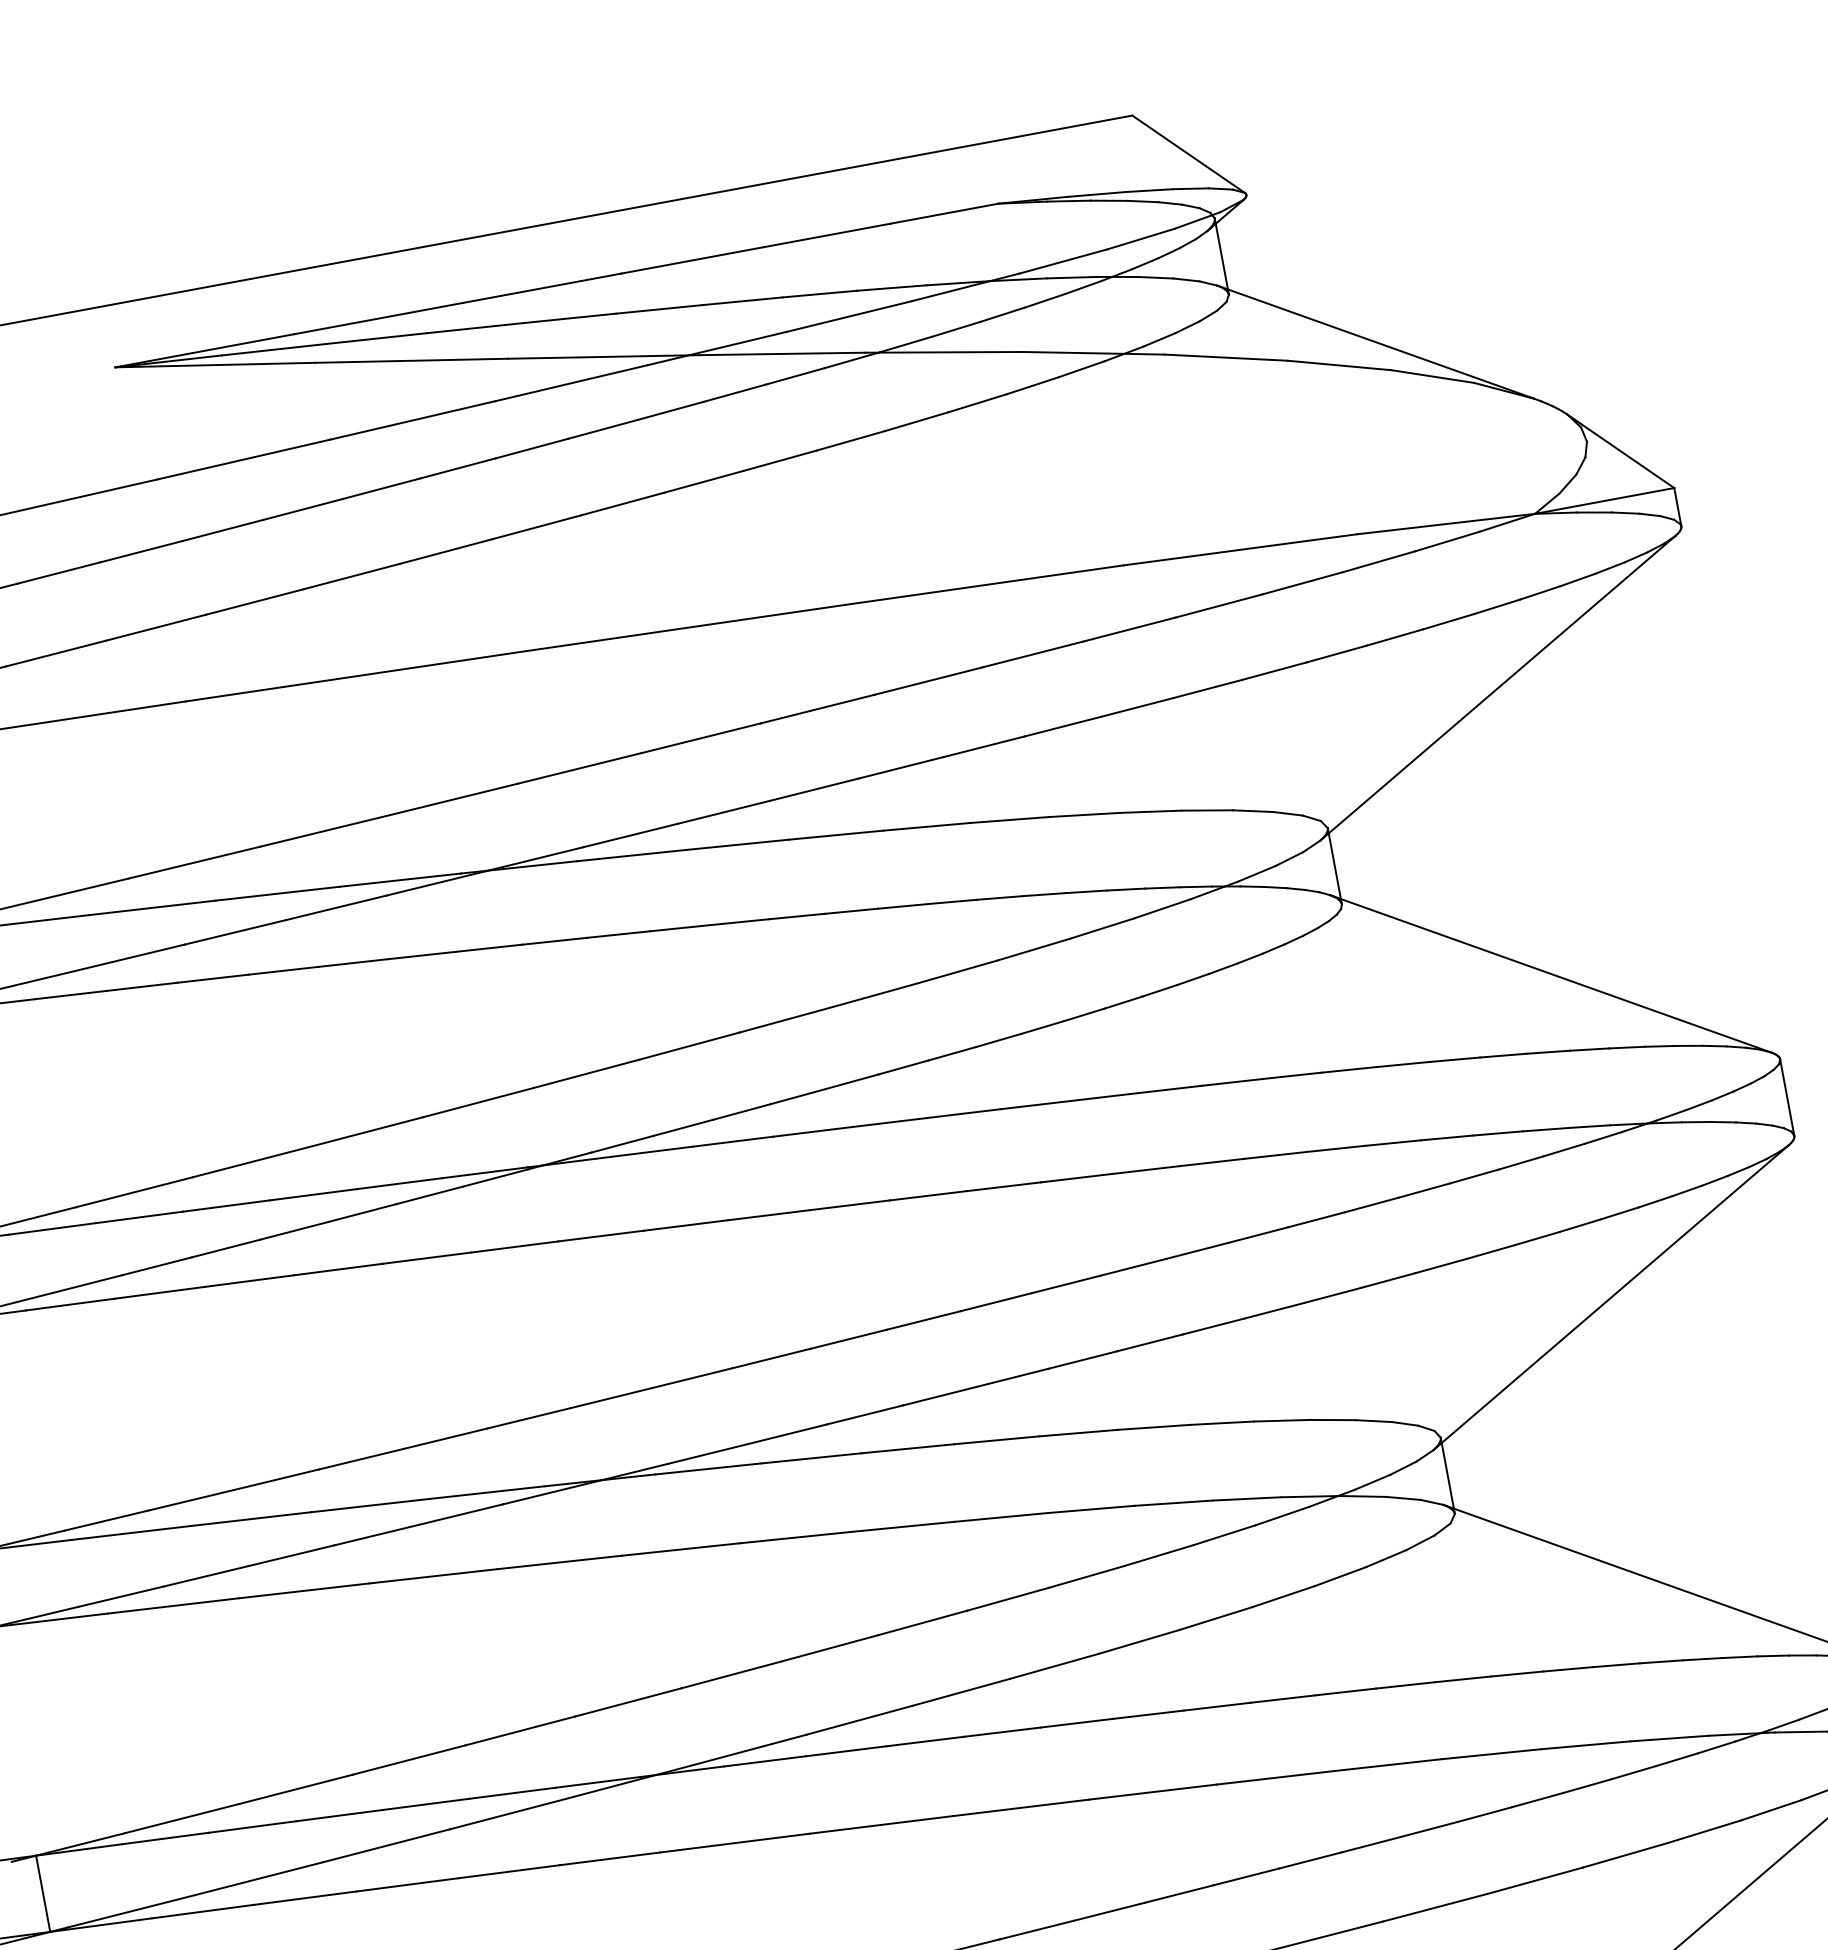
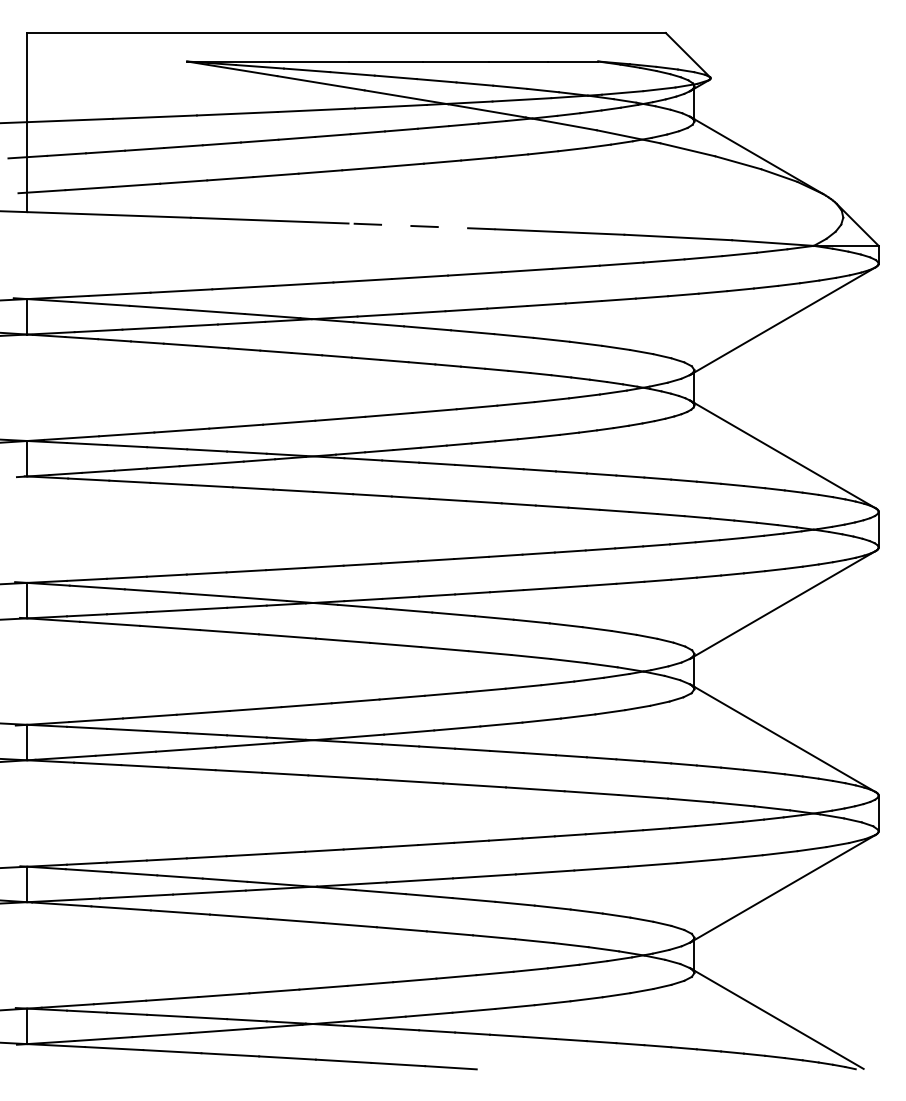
line: (686, 628) -> (422, 226), solid -> dashed

